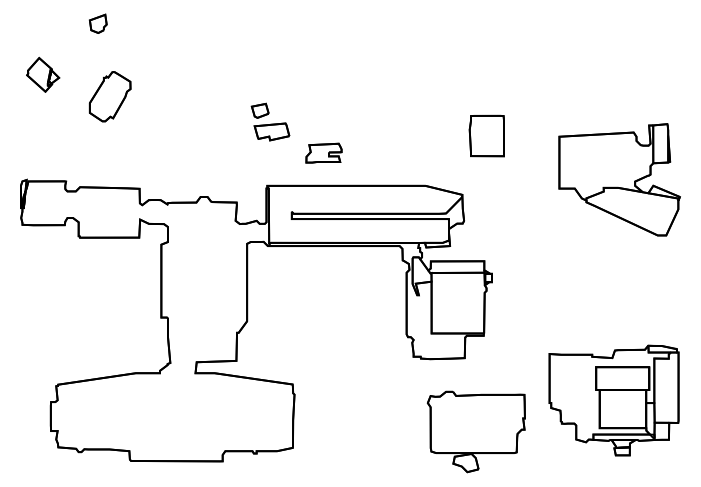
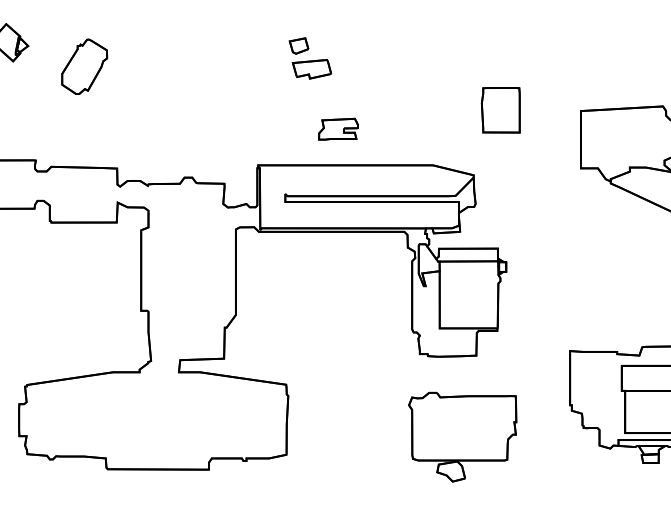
part: (270, 121) -> (310, 57), moved
part: (323, 152) -> (337, 128), moved
part: (475, 431) -> (461, 436), moved

